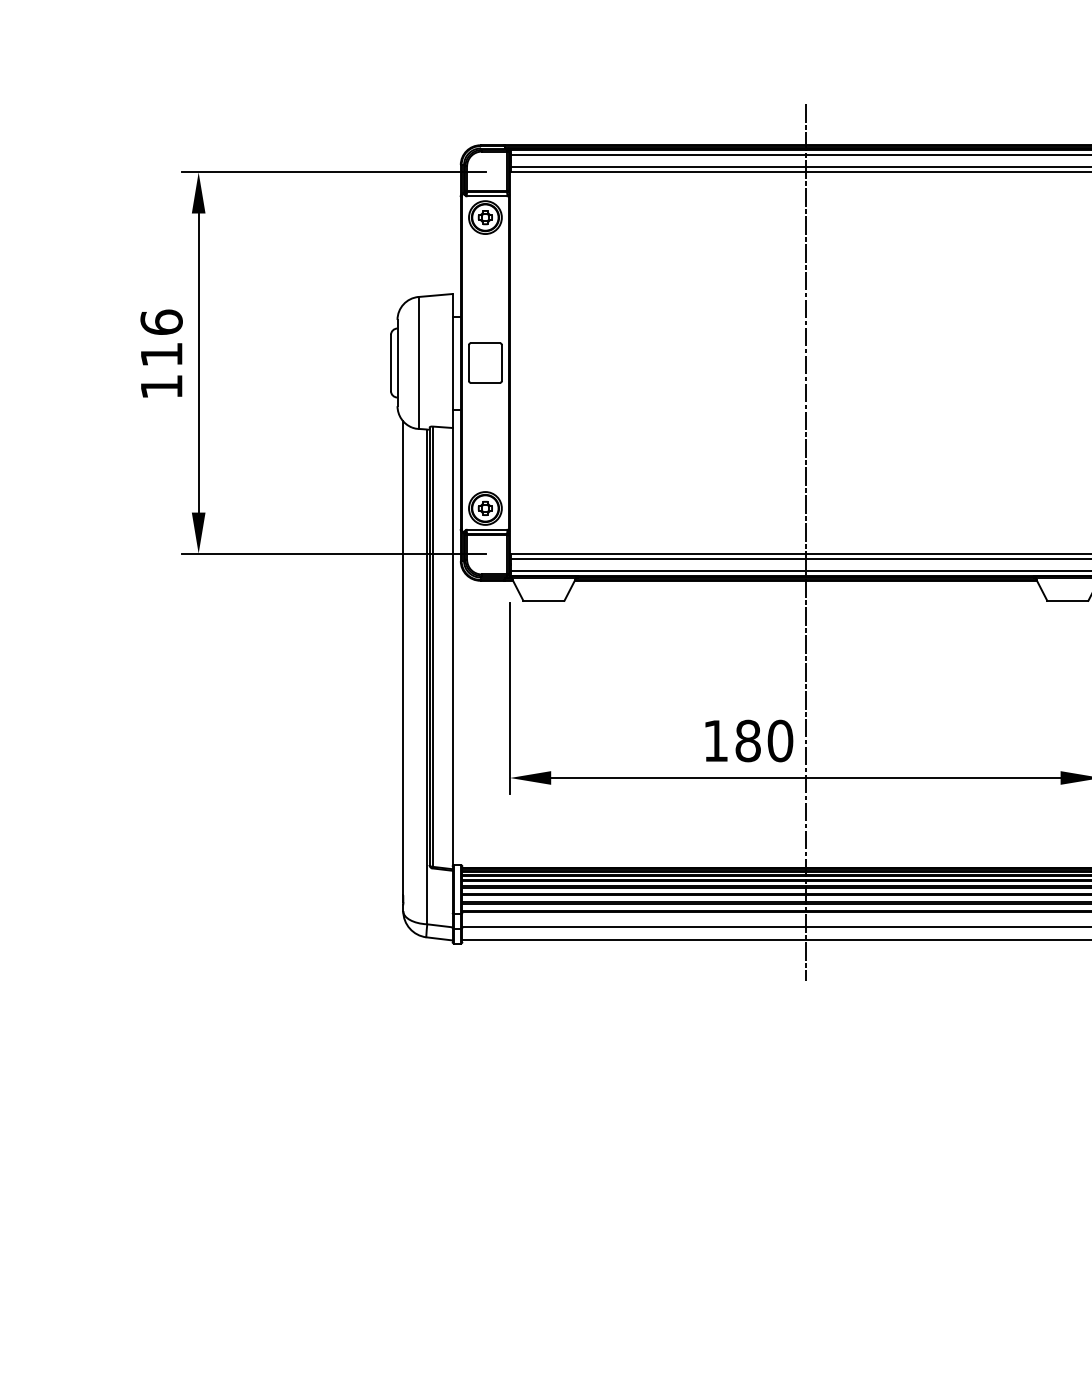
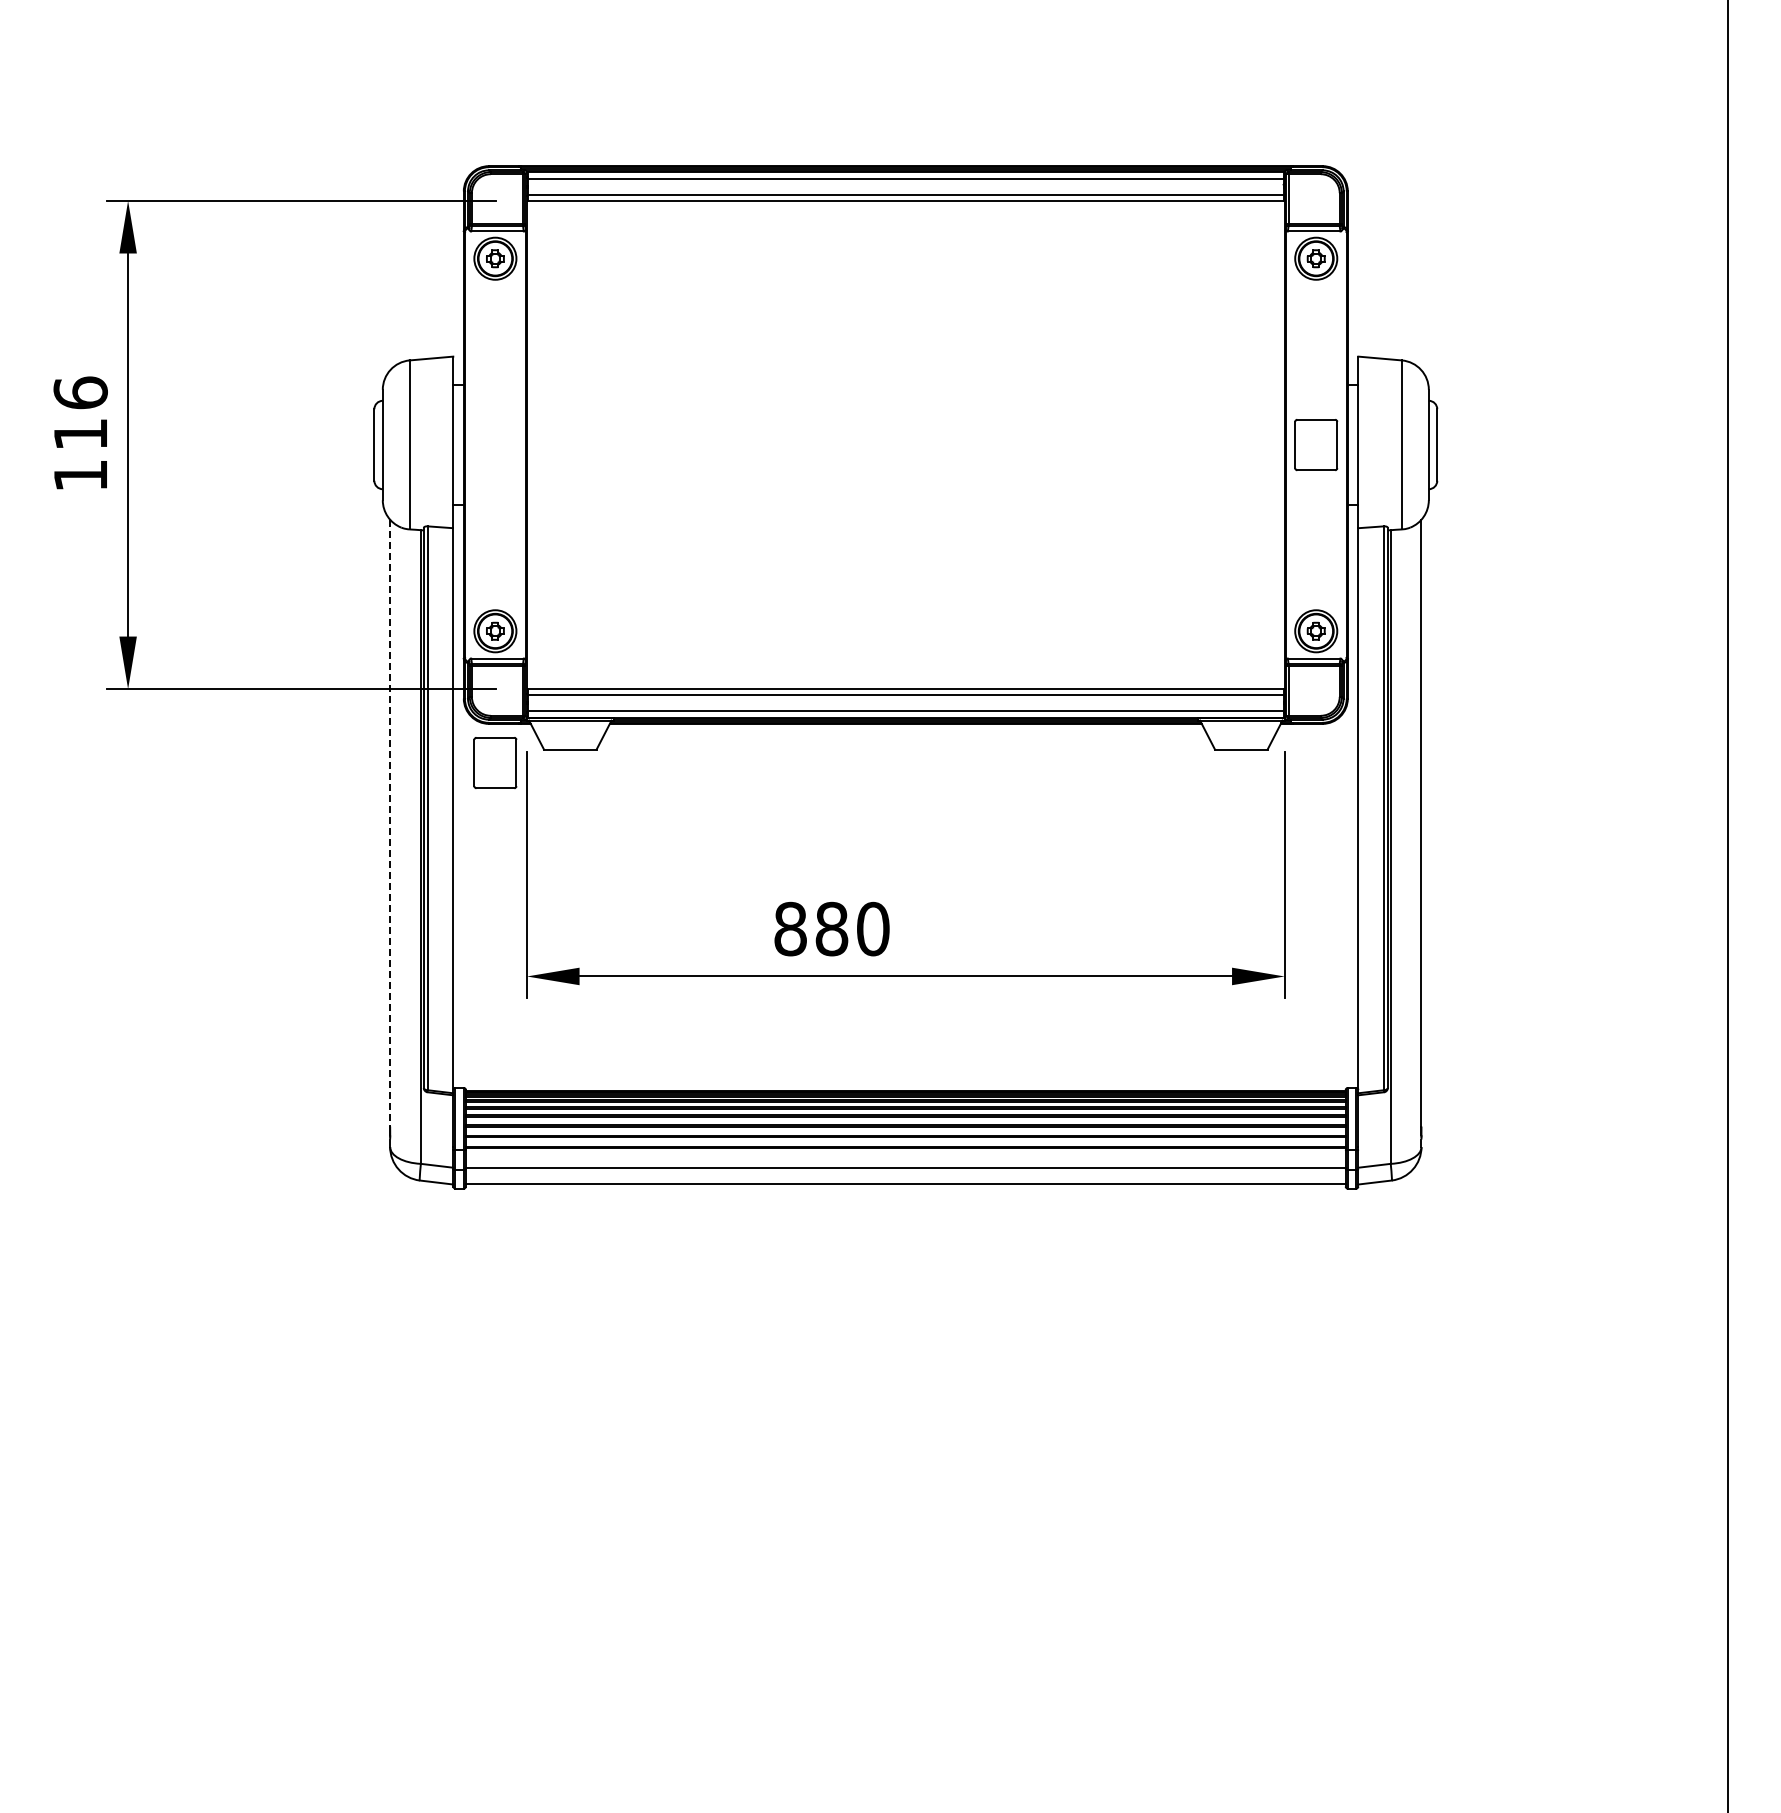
part: (485, 362) -> (495, 762), moved
line: (805, 543) -> (905, 675), removed
line: (403, 658) -> (390, 823), solid -> dashed
text: (715, 740) -> (790, 928), 180 -> 880

